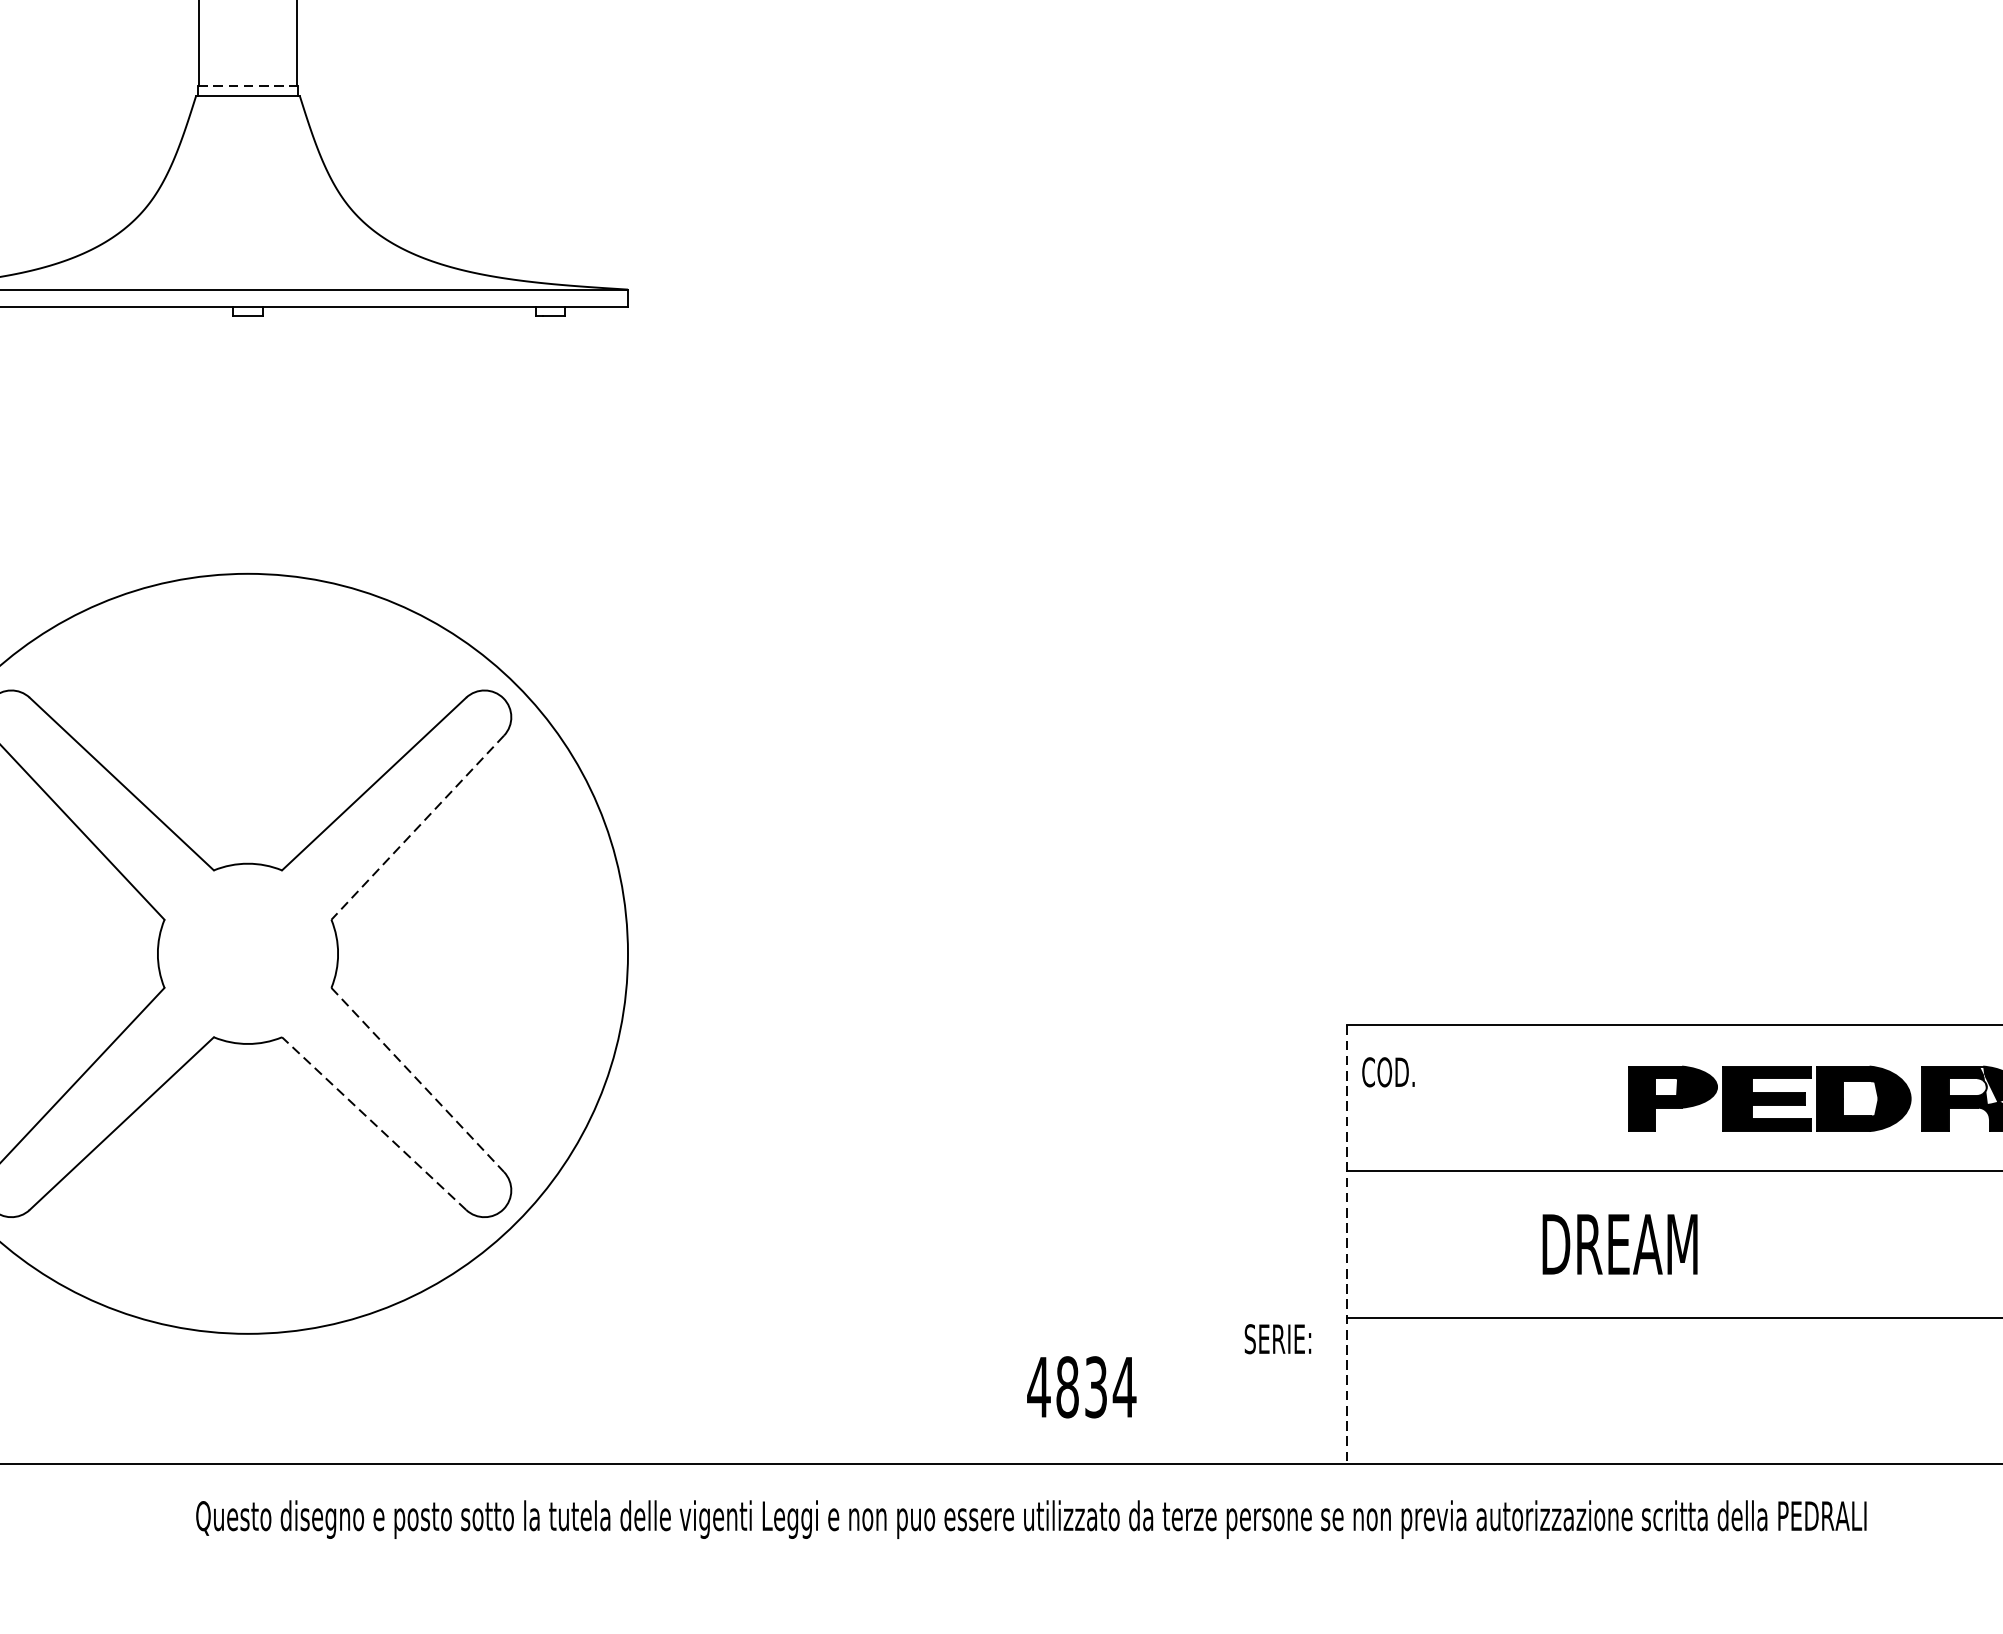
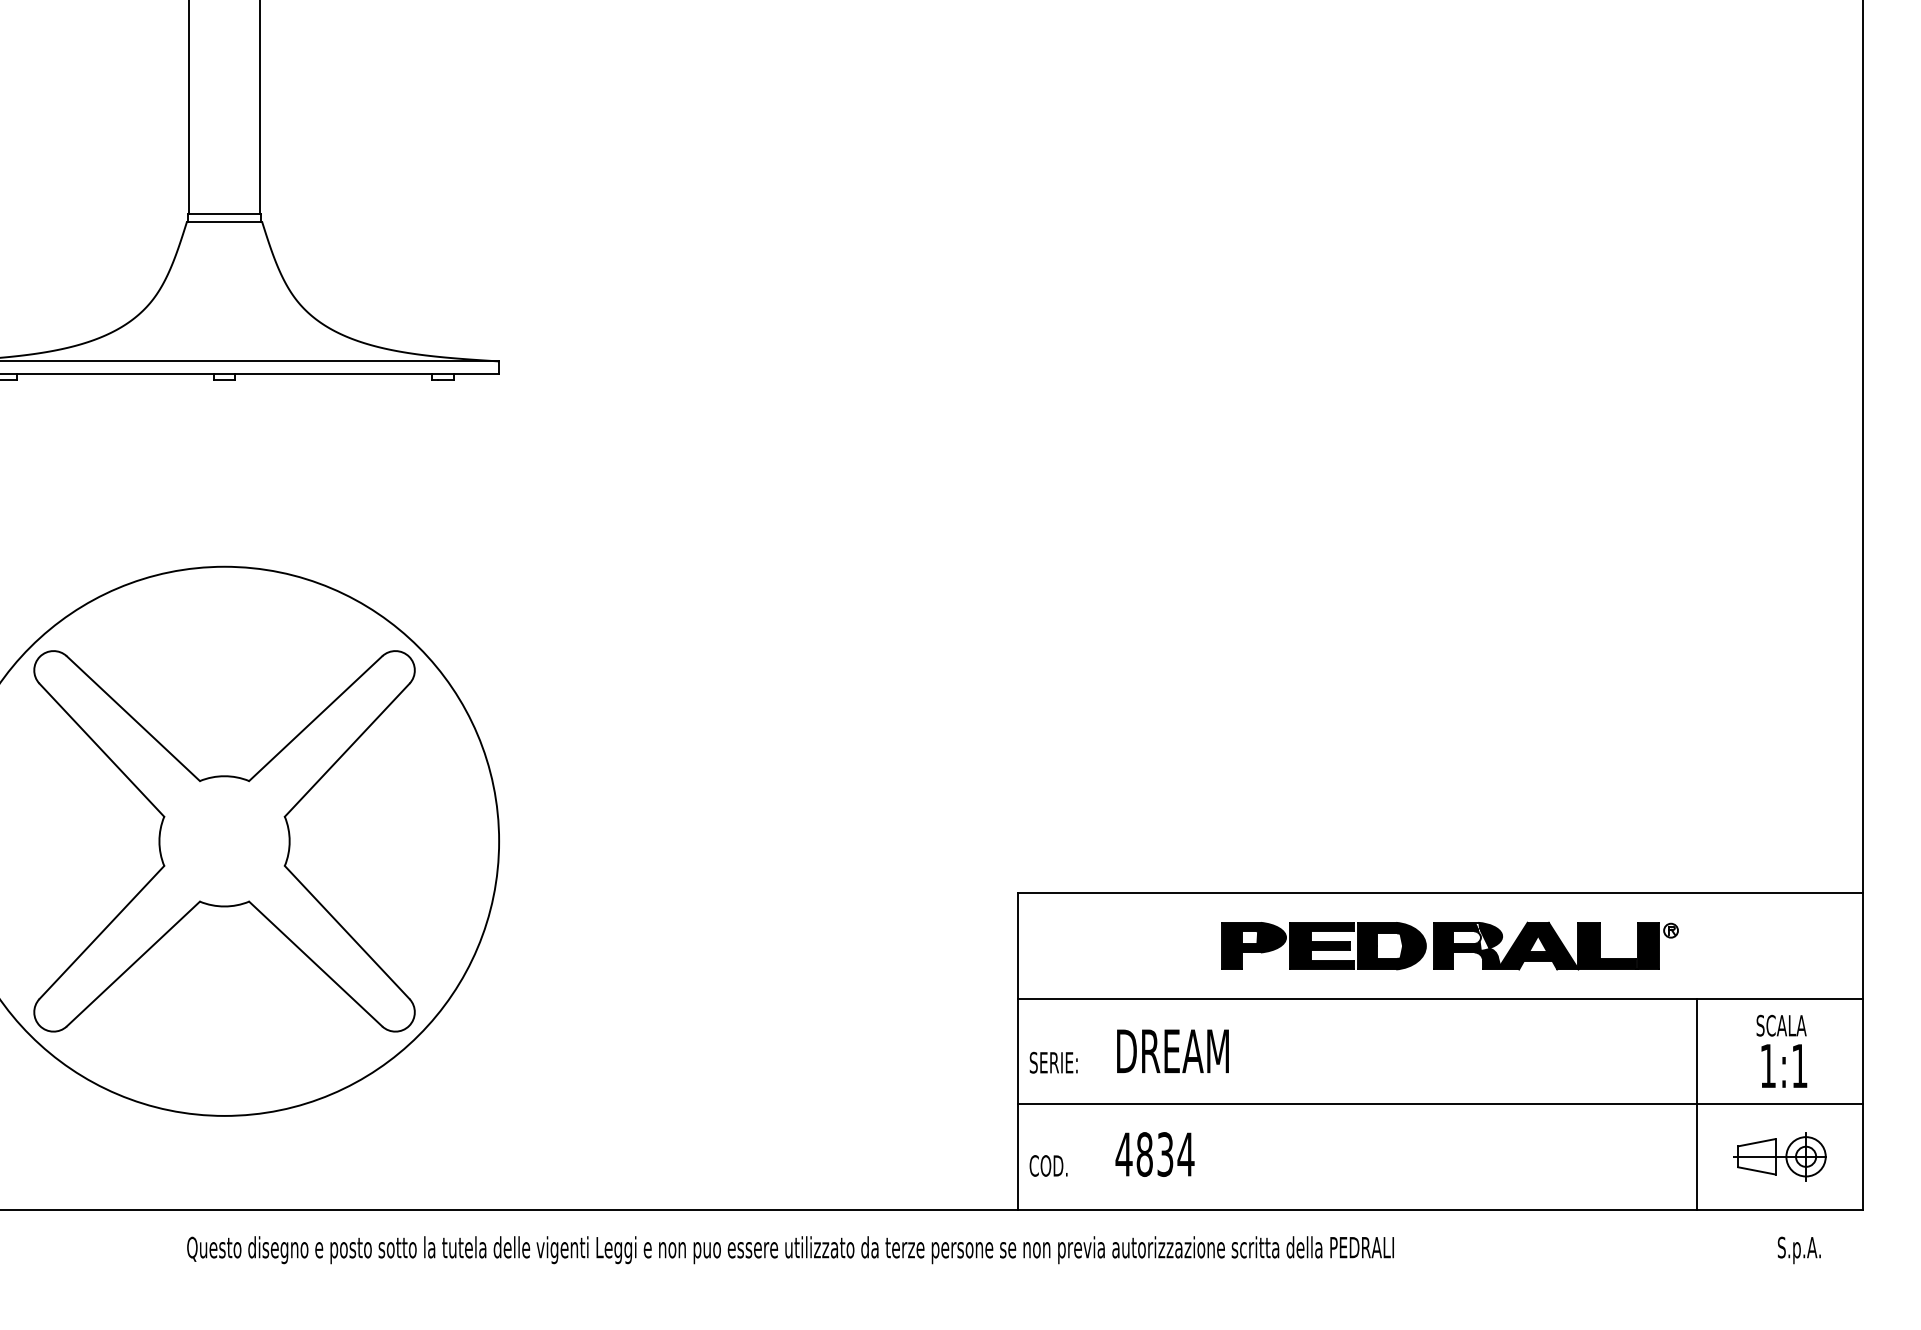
line: (249, 86) -> (225, 214), dashed -> solid
line: (416, 828) -> (346, 750), dashed -> solid
text: (1388, 1071) -> (1048, 1165), moved
line: (418, 1079) -> (347, 932), dashed -> solid
line: (373, 1122) -> (315, 963), dashed -> solid
text: (1619, 1243) -> (1172, 1050), moved
line: (1346, 1244) -> (1018, 1051), dashed -> solid
text: (1277, 1338) -> (1053, 1062), moved
text: (1081, 1387) -> (1154, 1154), moved

